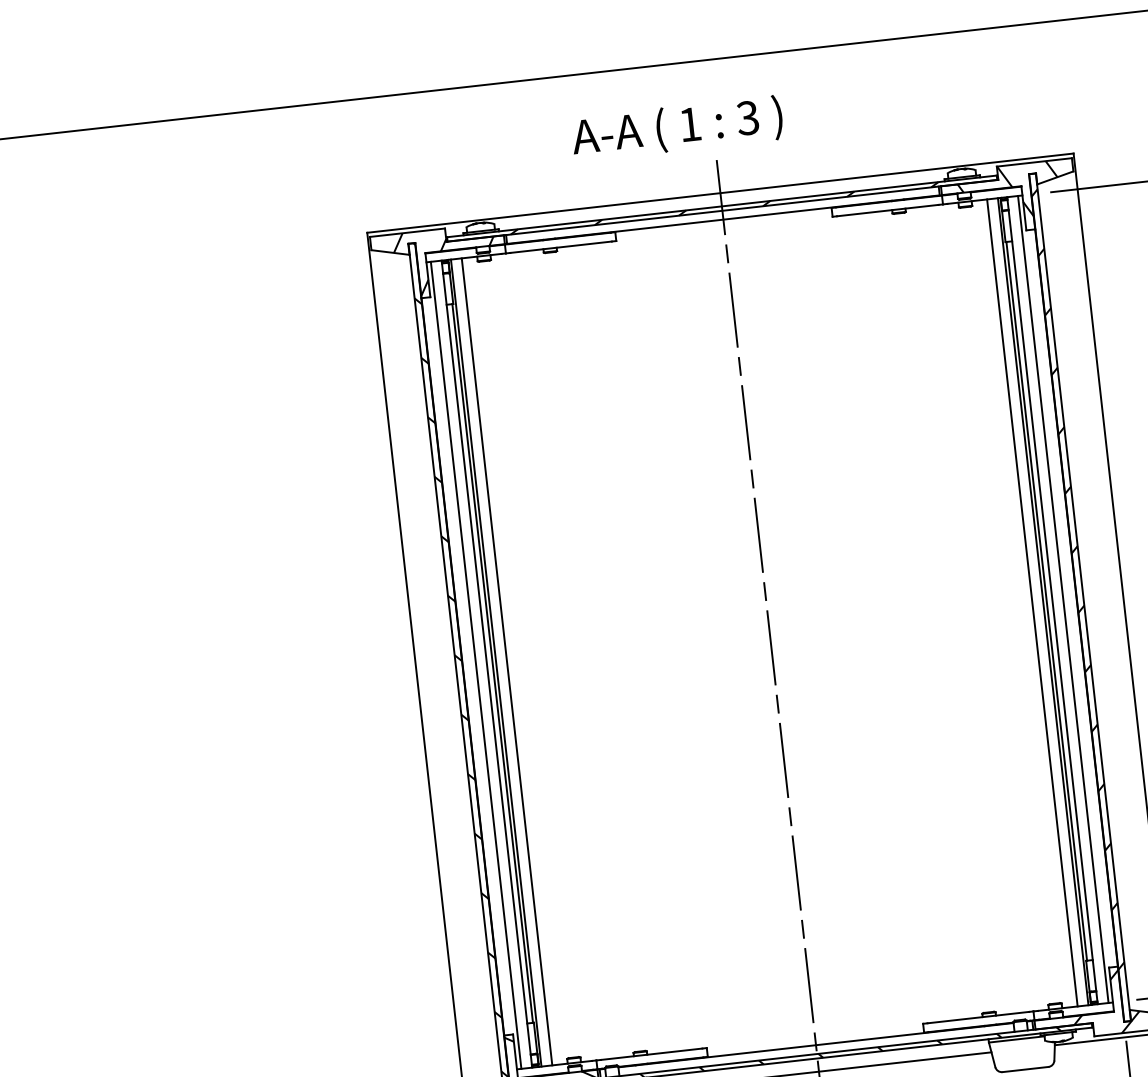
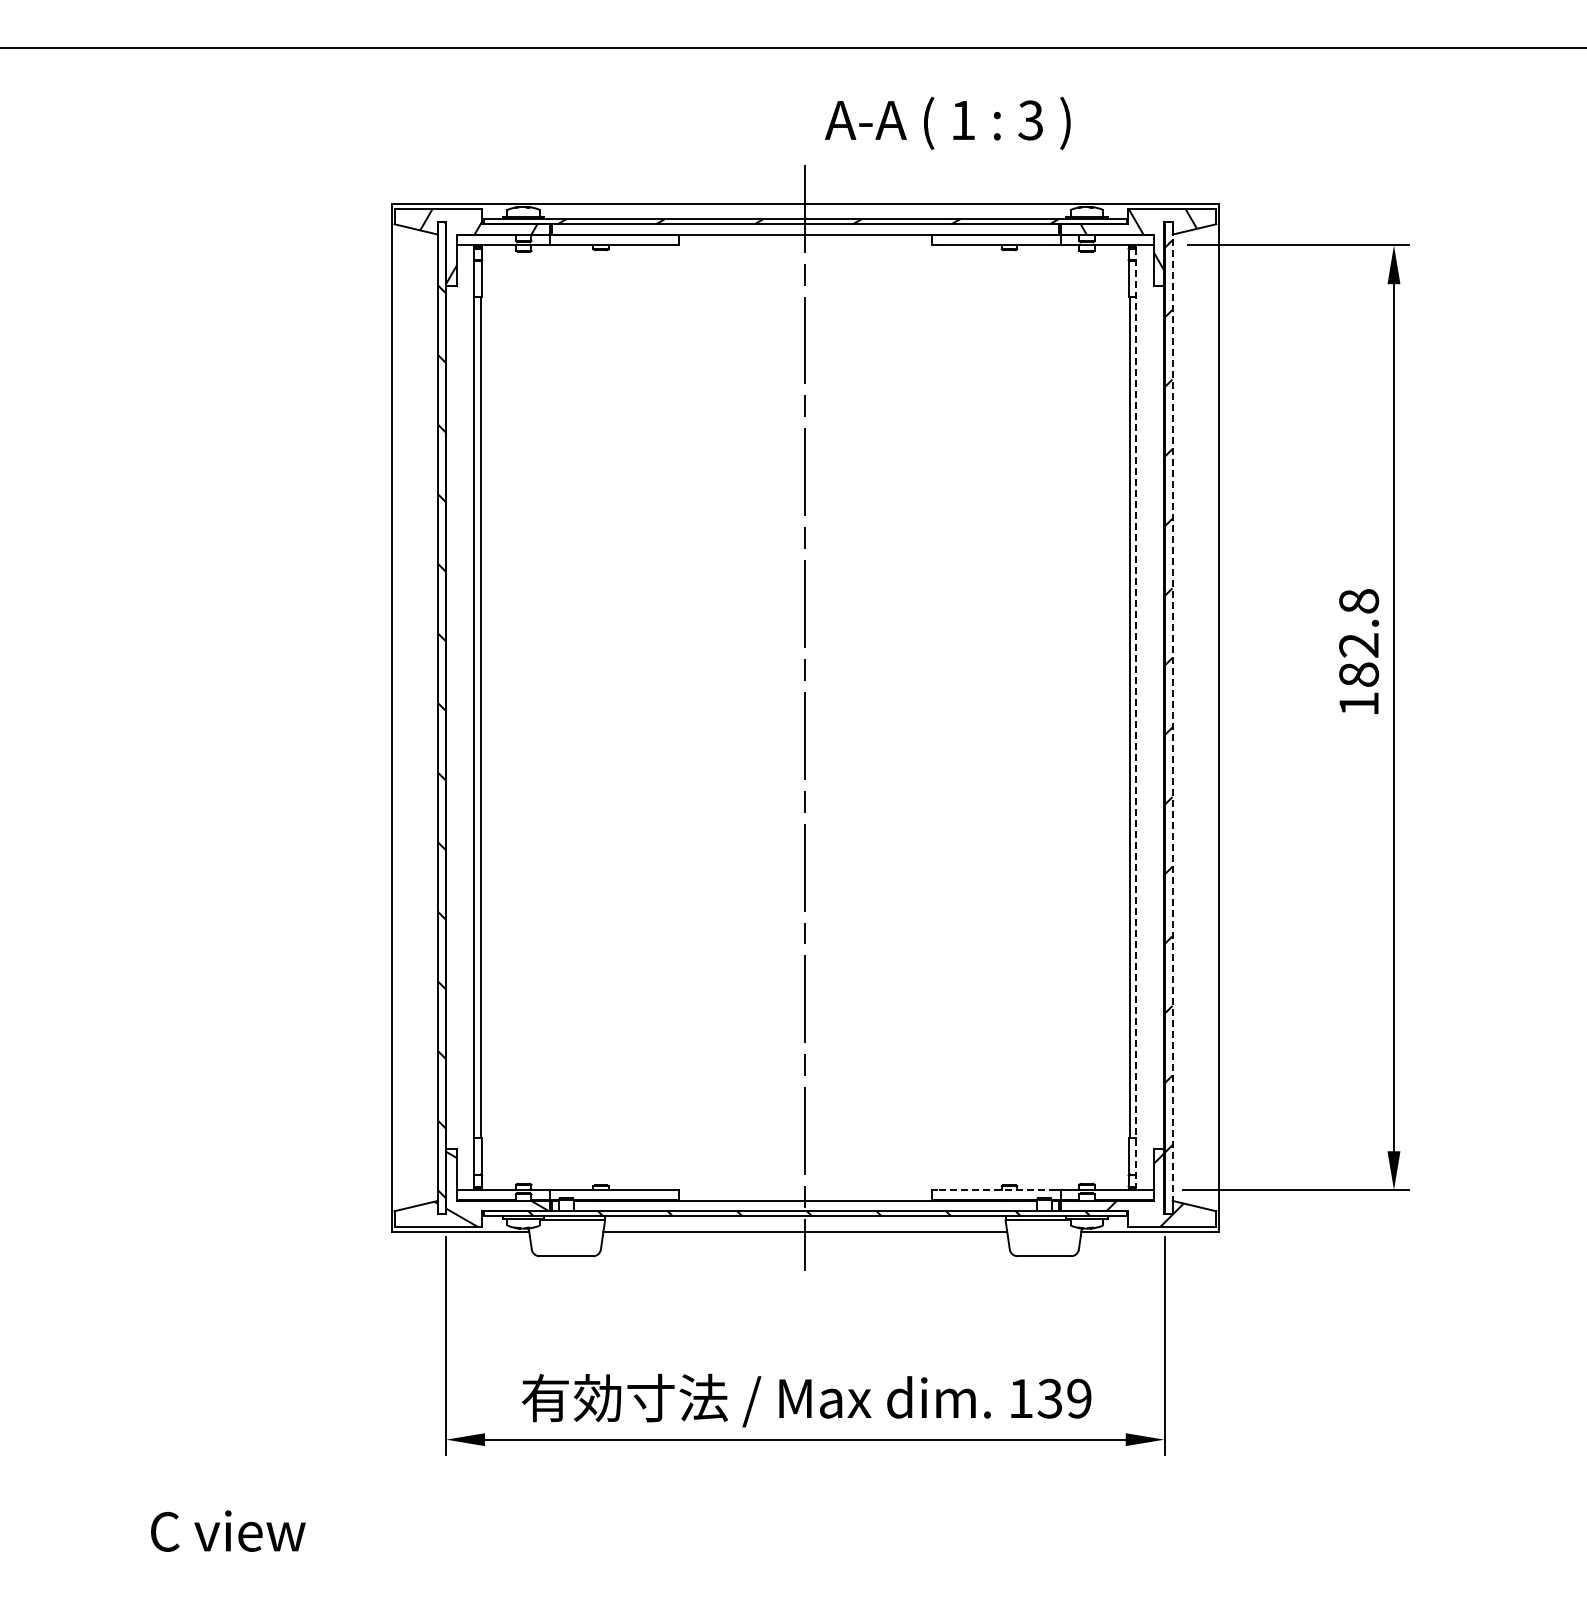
text: (676, 127) -> (947, 122), moved
line: (1083, 597) -> (1172, 717), solid -> dashed
line: (1062, 599) -> (1148, 717), removed
line: (1052, 600) -> (1136, 717), solid -> dashed
line: (1043, 601) -> (1125, 717), removed
line: (1032, 602) -> (1112, 717), removed
line: (506, 661) -> (497, 717), removed
line: (496, 662) -> (485, 717), removed
line: (475, 665) -> (461, 717), removed
line: (978, 1017) -> (996, 1190), solid -> dashed

